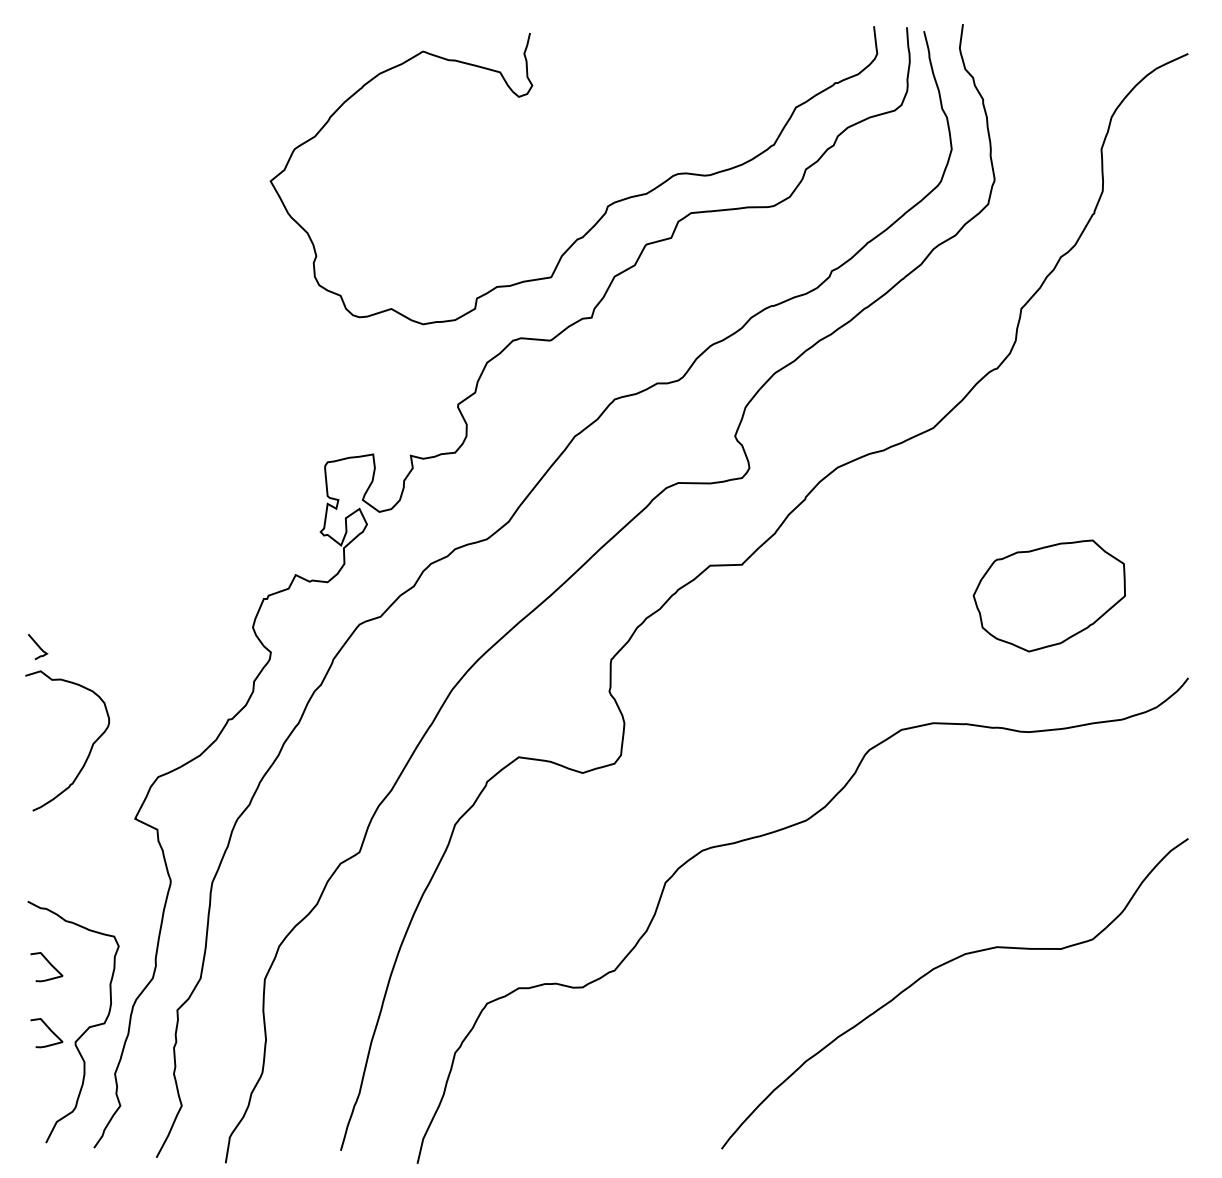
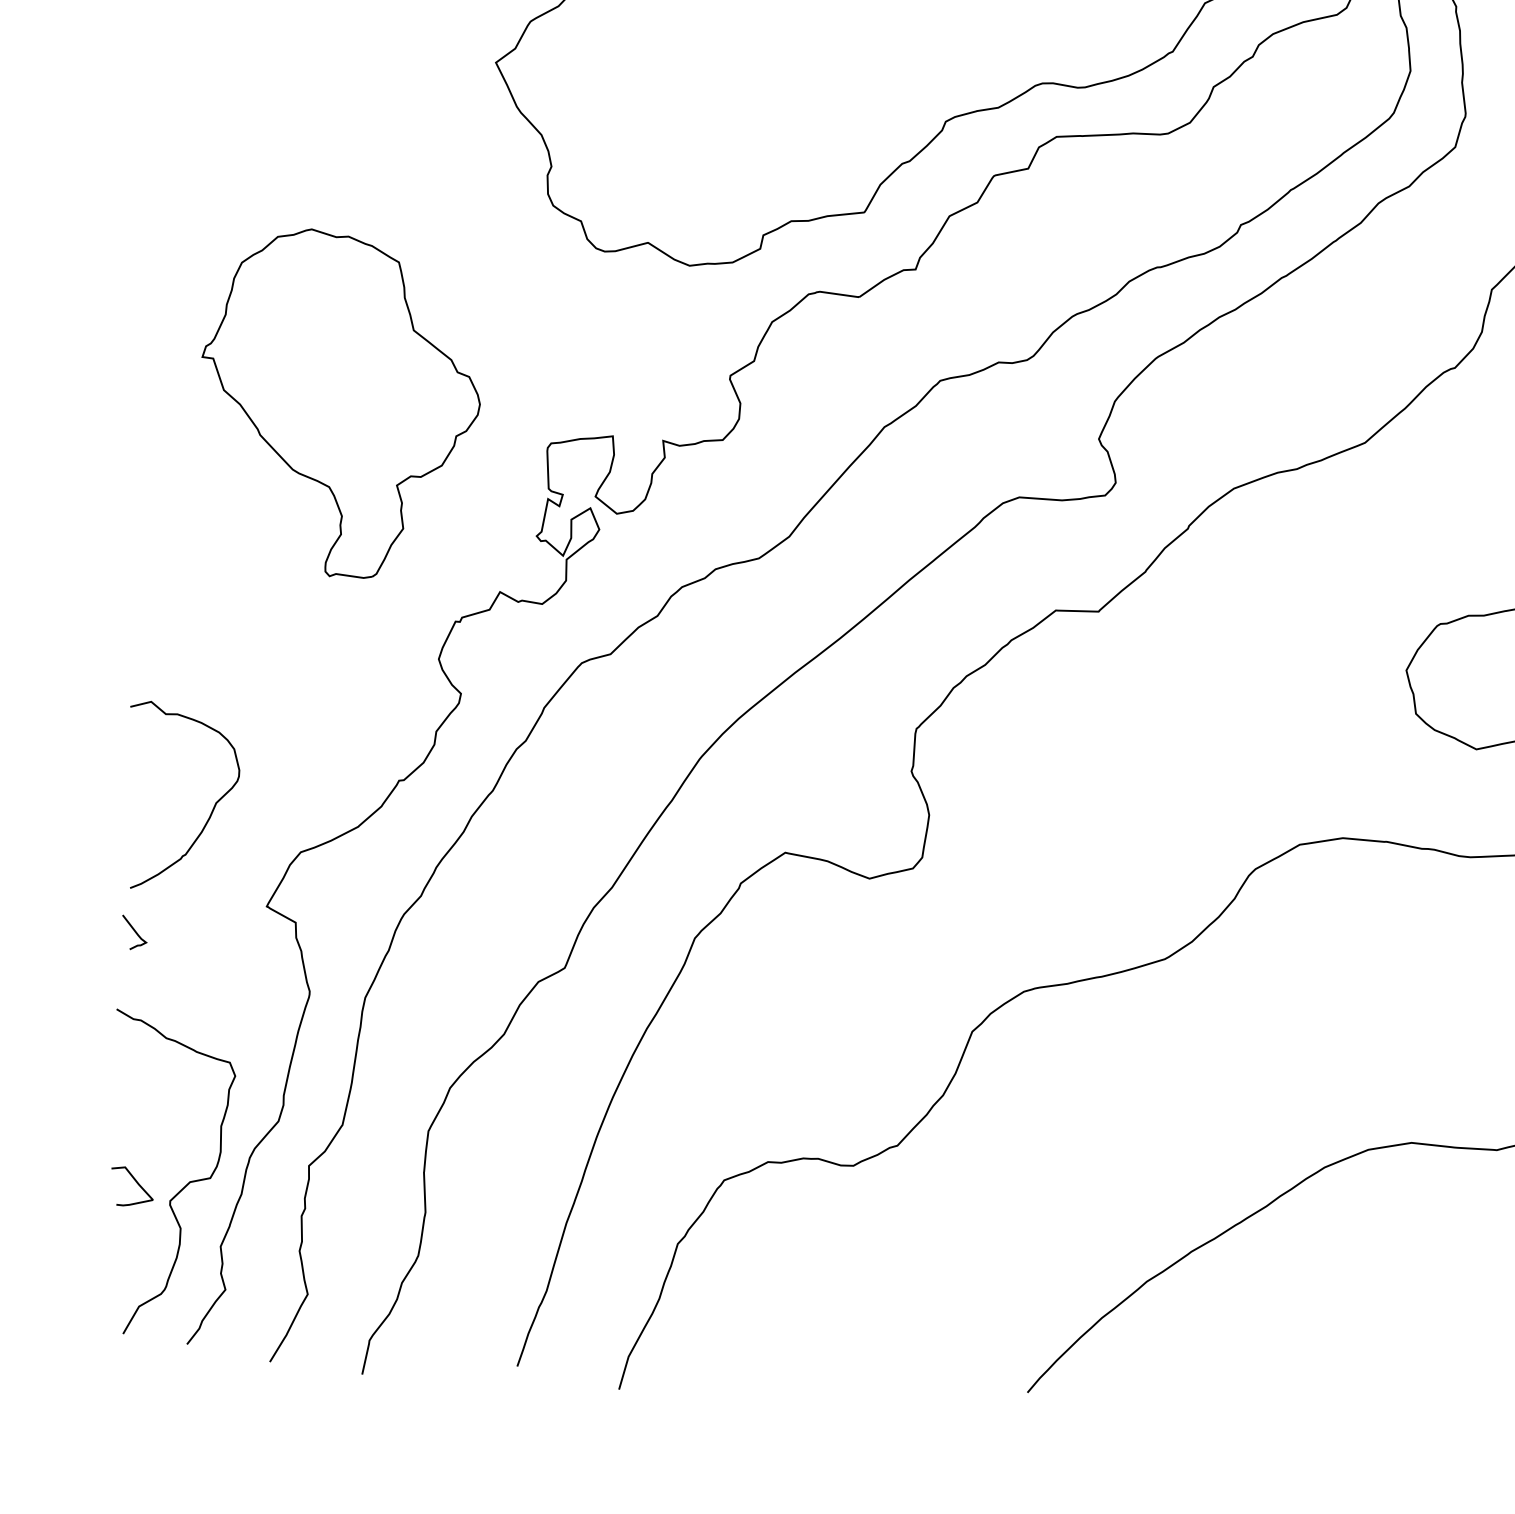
part: (168, 441) -> (339, 403), added
curve: (38, 647) -> (135, 933), moved
curve: (49, 964) -> (141, 1095), removed

